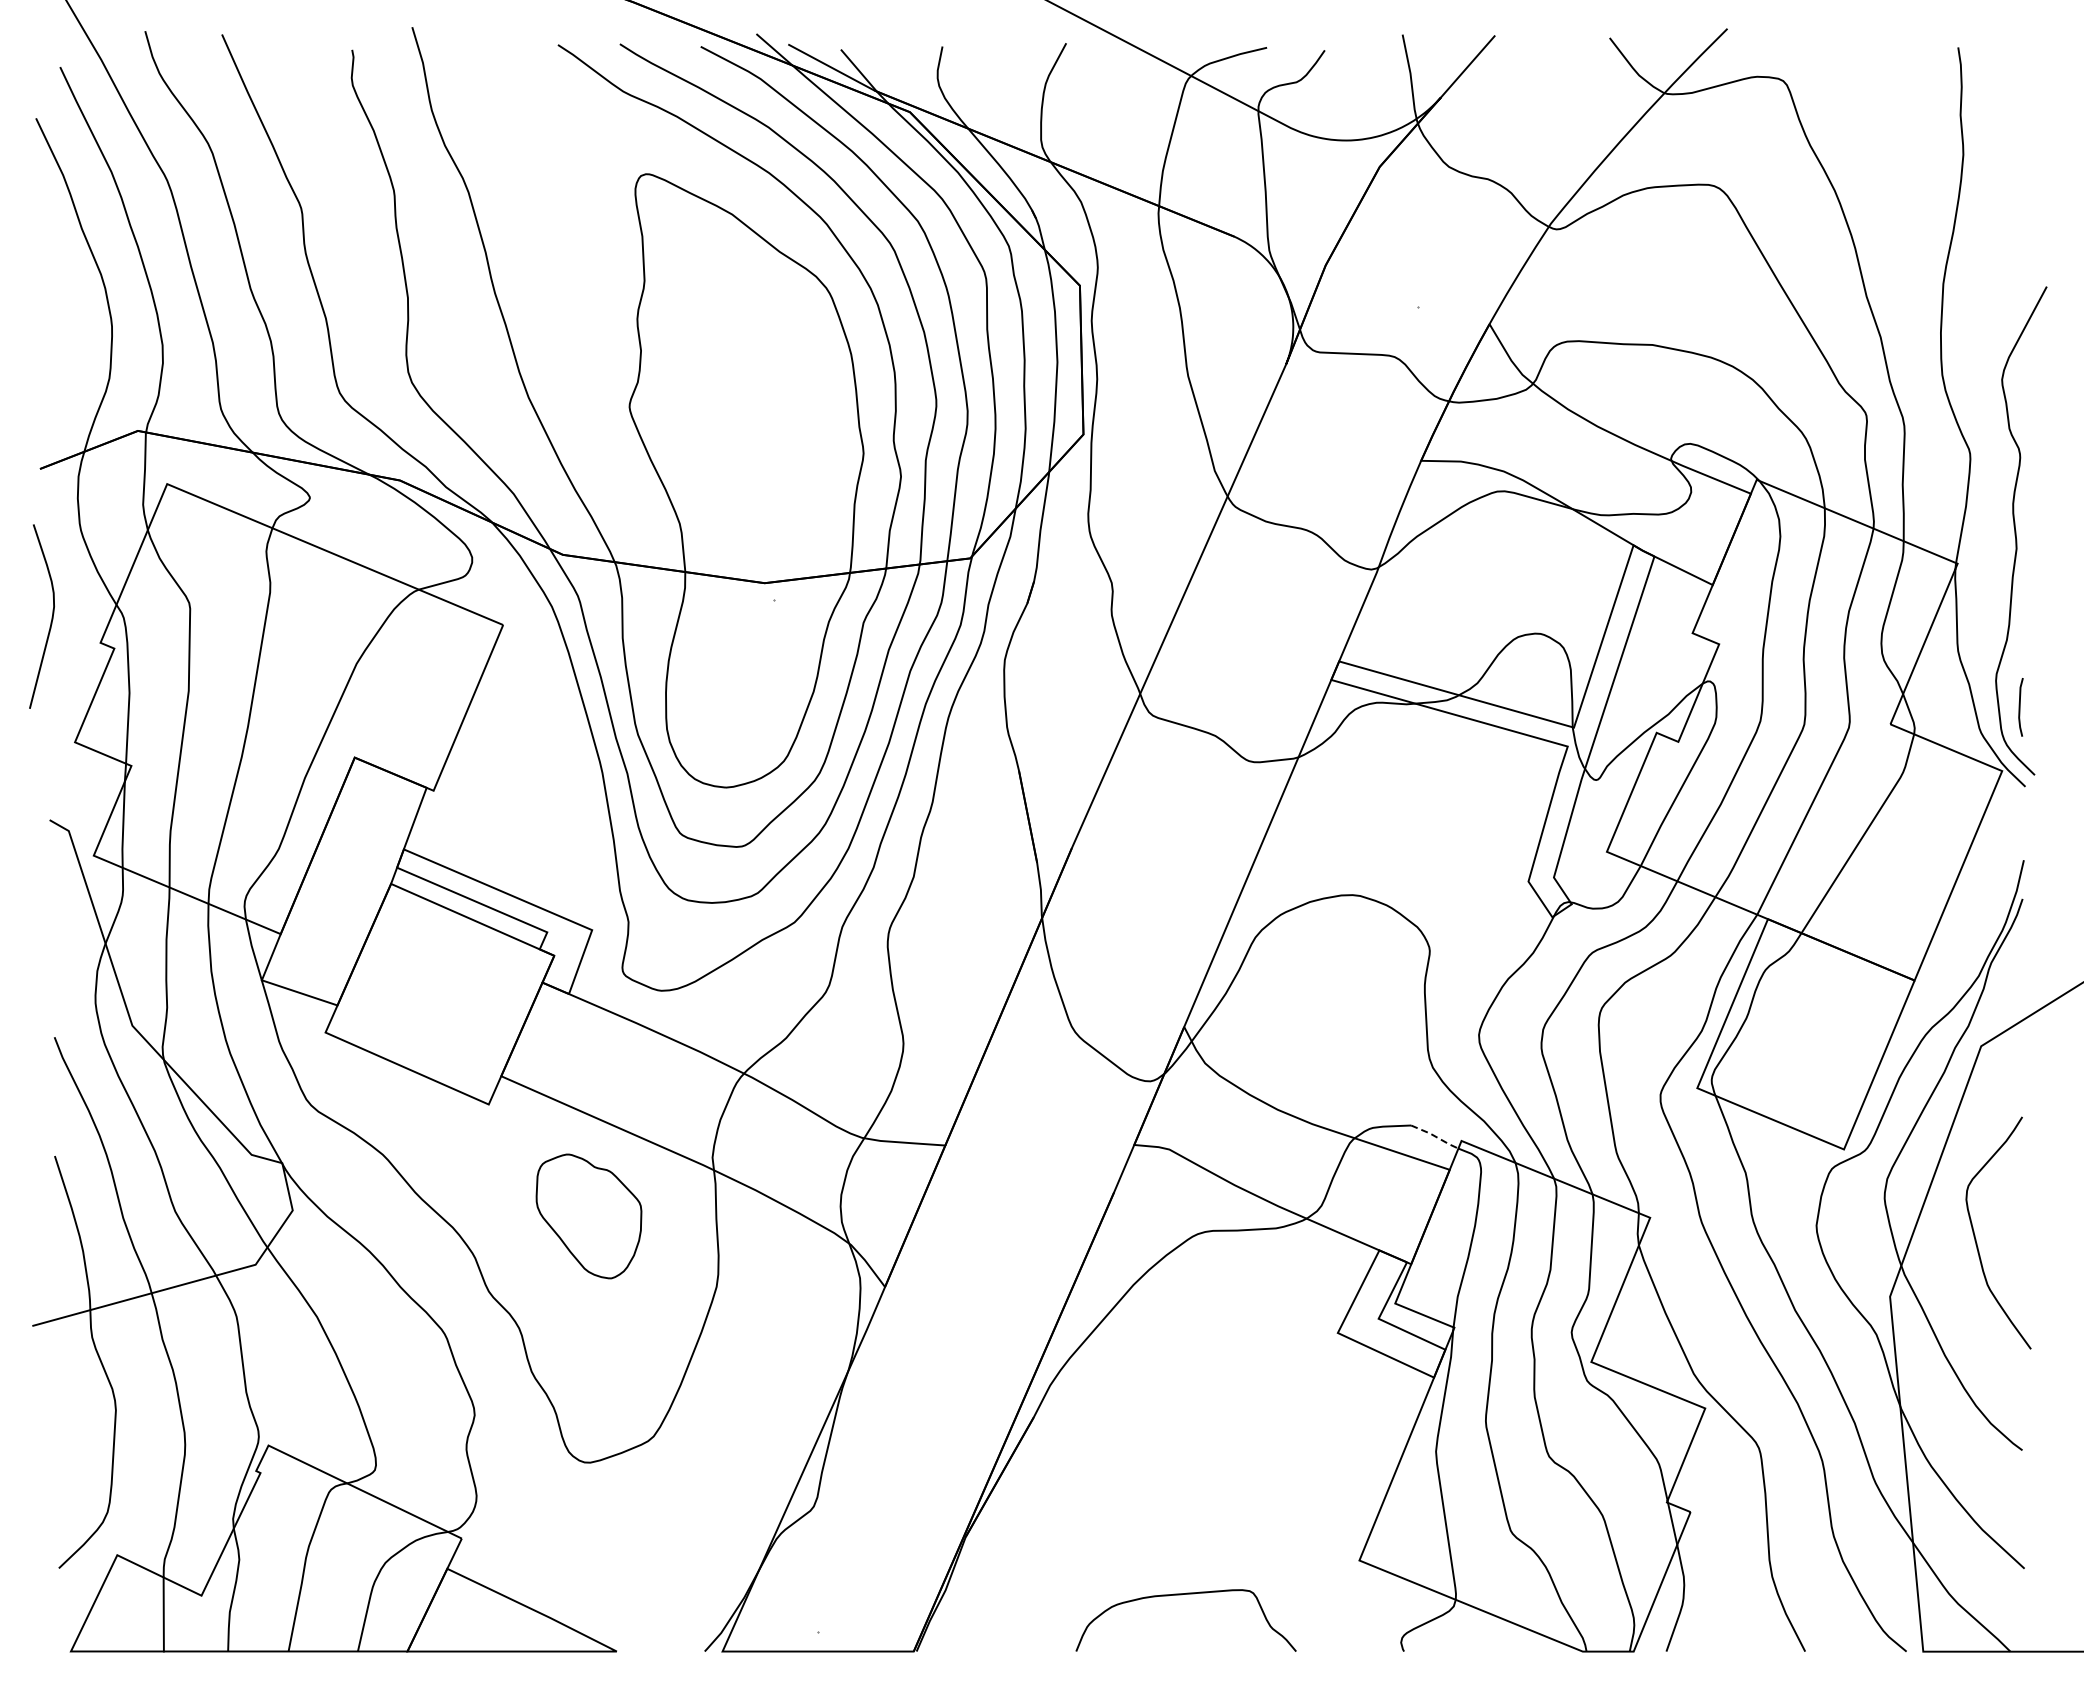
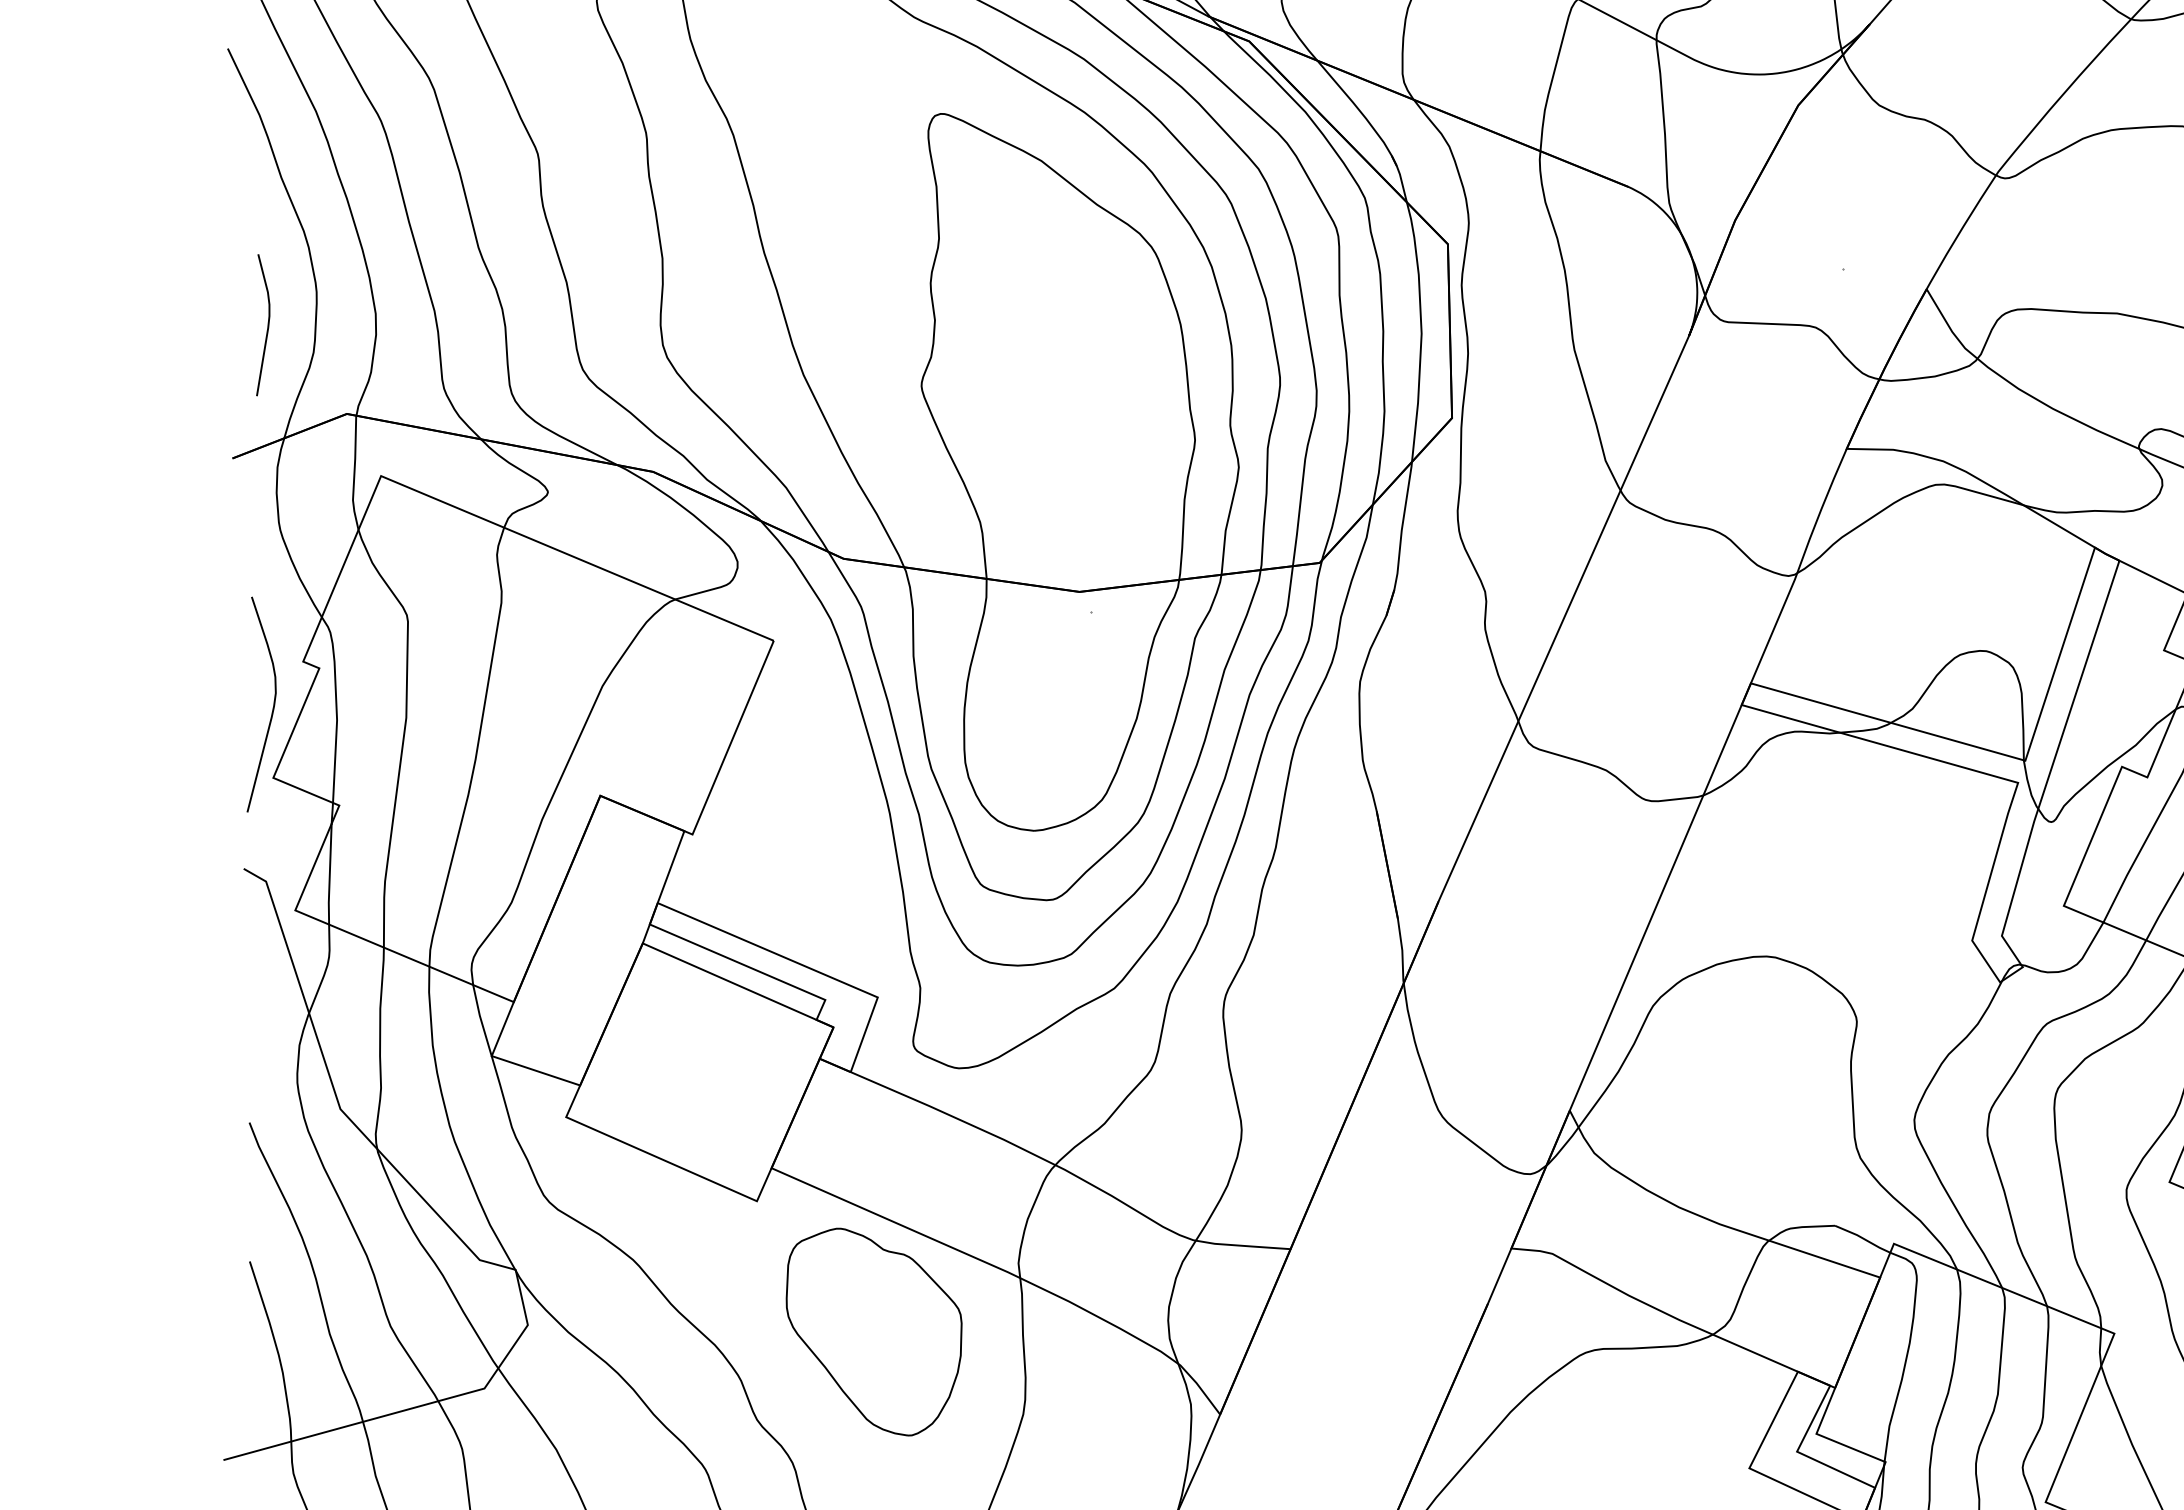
curve: (69, 355) -> (266, 325), added
curve: (51, 616) -> (272, 704), moved
line: (1435, 1136) -> (1863, 1238), dashed -> solid
part: (588, 1216) -> (873, 1332), size x1.43

